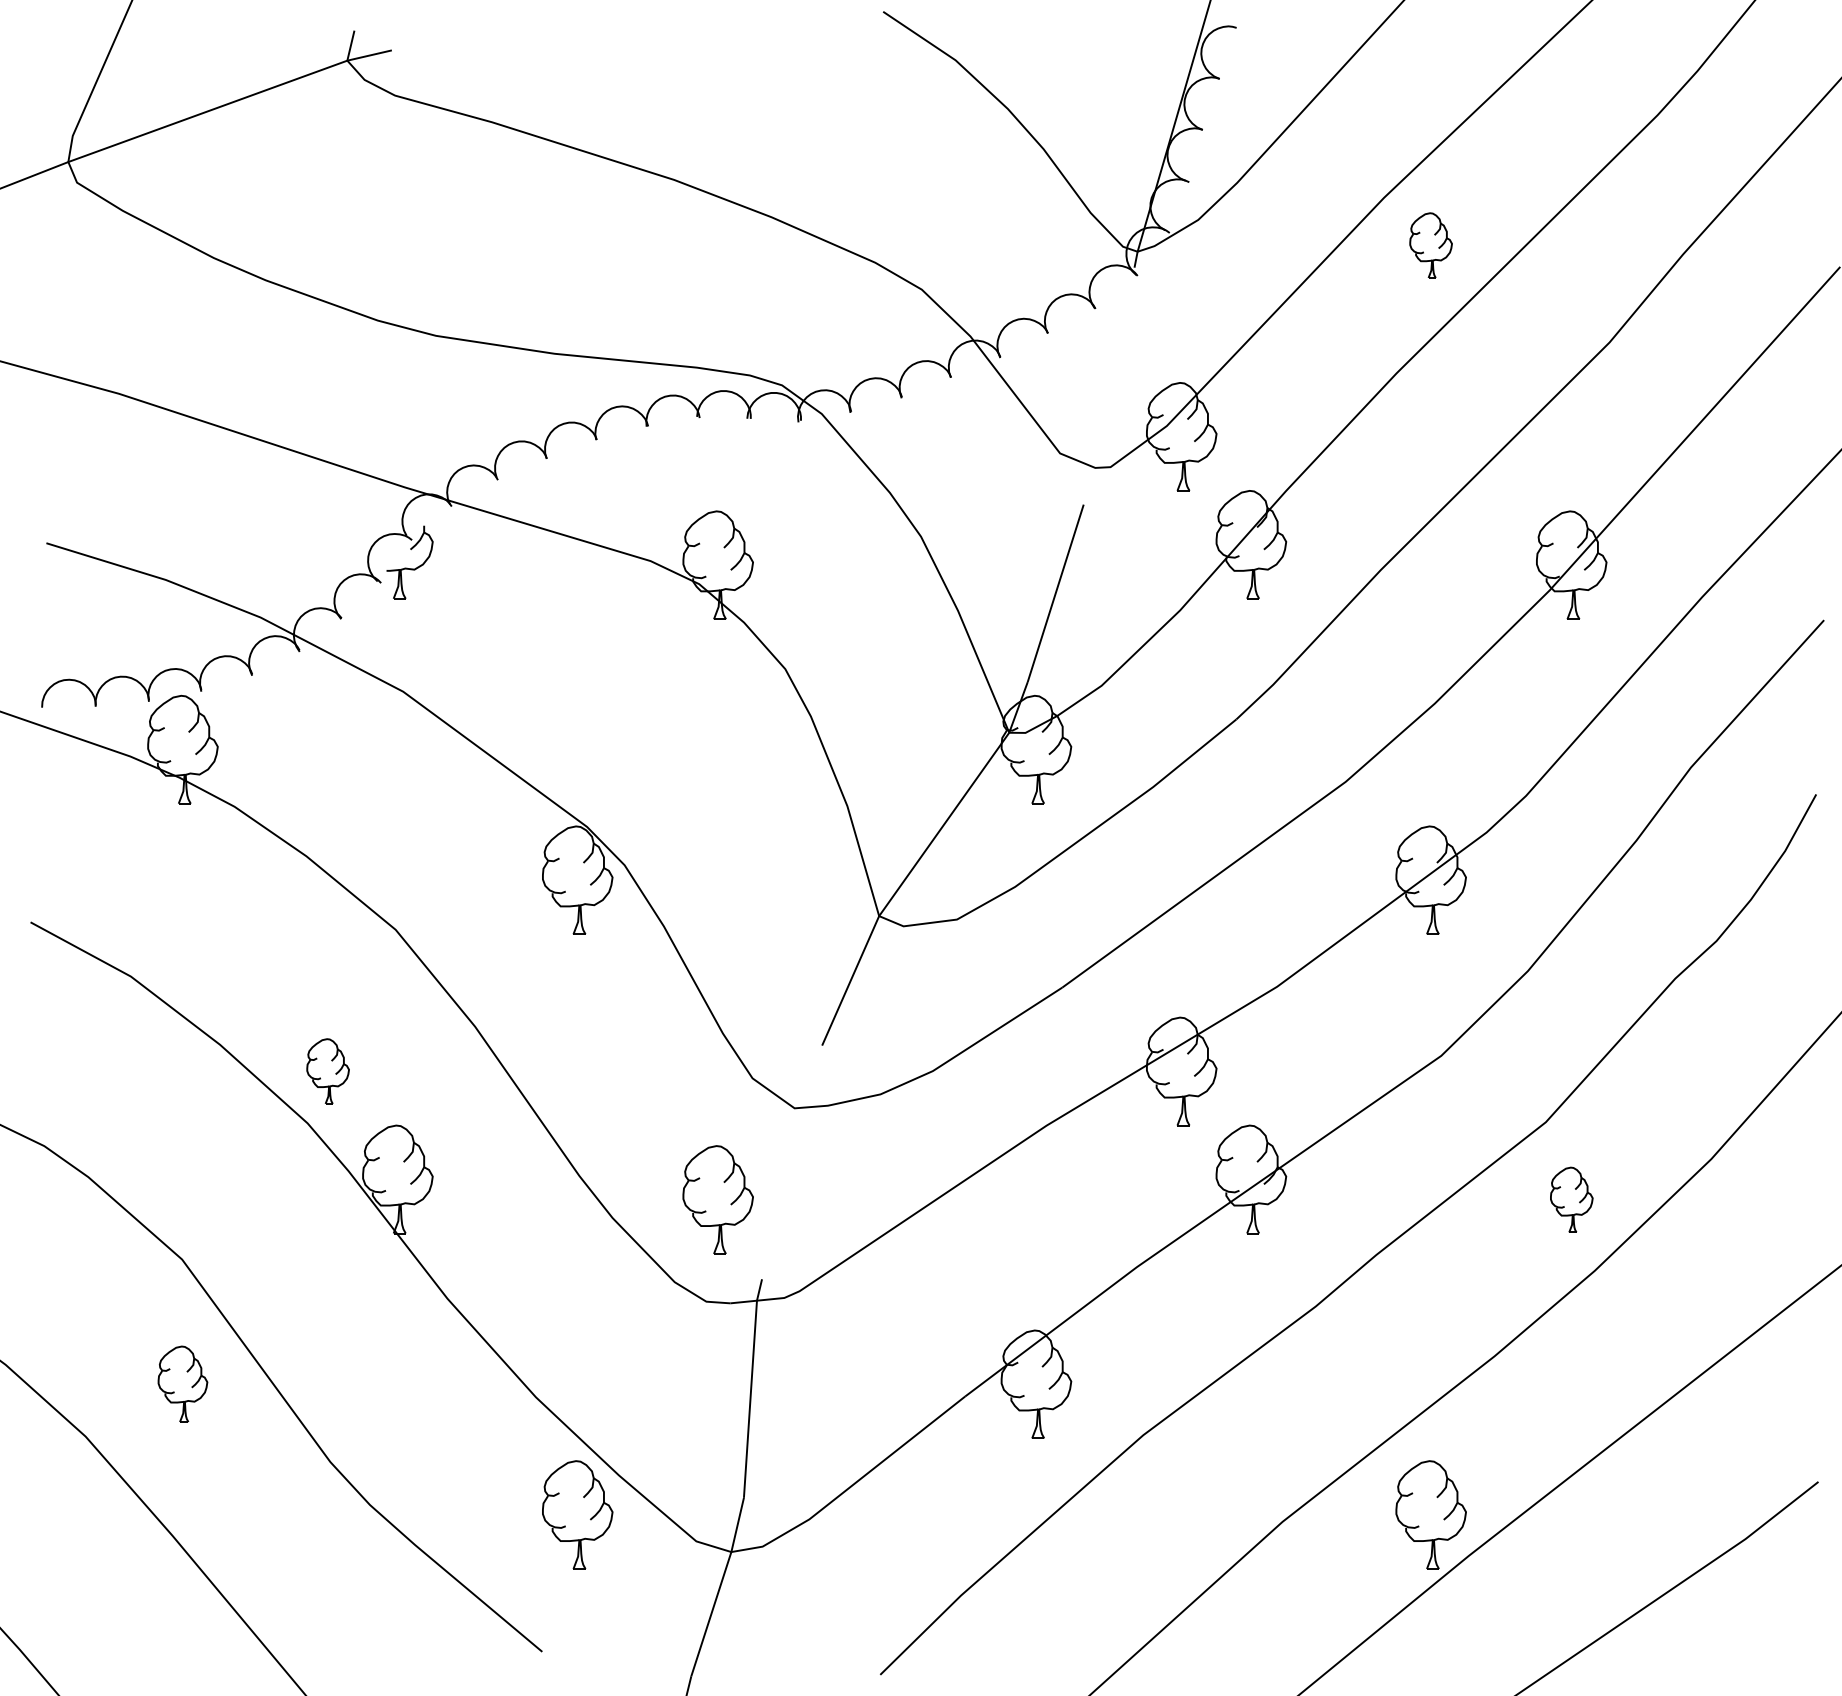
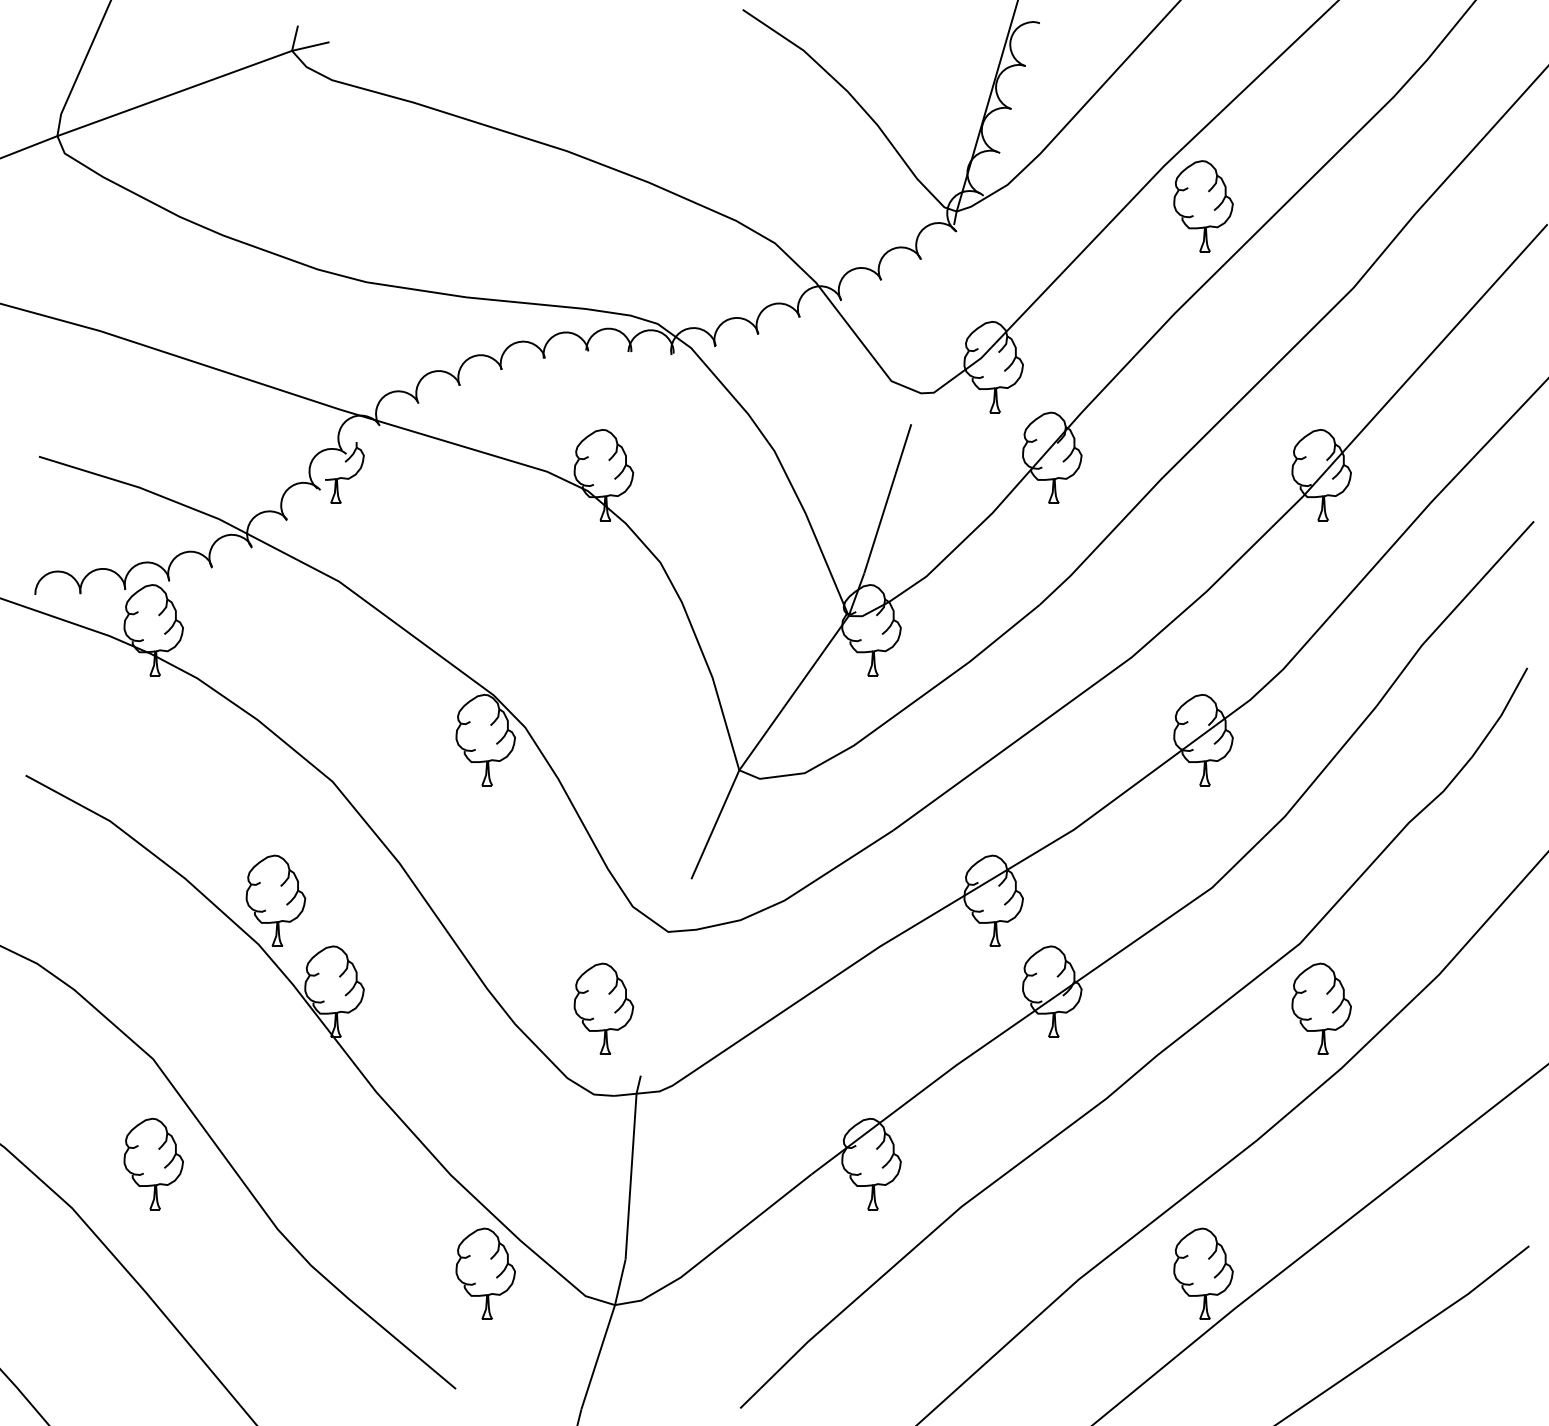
part: (1430, 245) -> (1202, 206), size x1.67
part: (327, 1071) -> (275, 900), size x1.67
part: (1571, 1199) -> (1321, 1008), size x1.67
part: (182, 1383) -> (153, 1163), size x1.43

